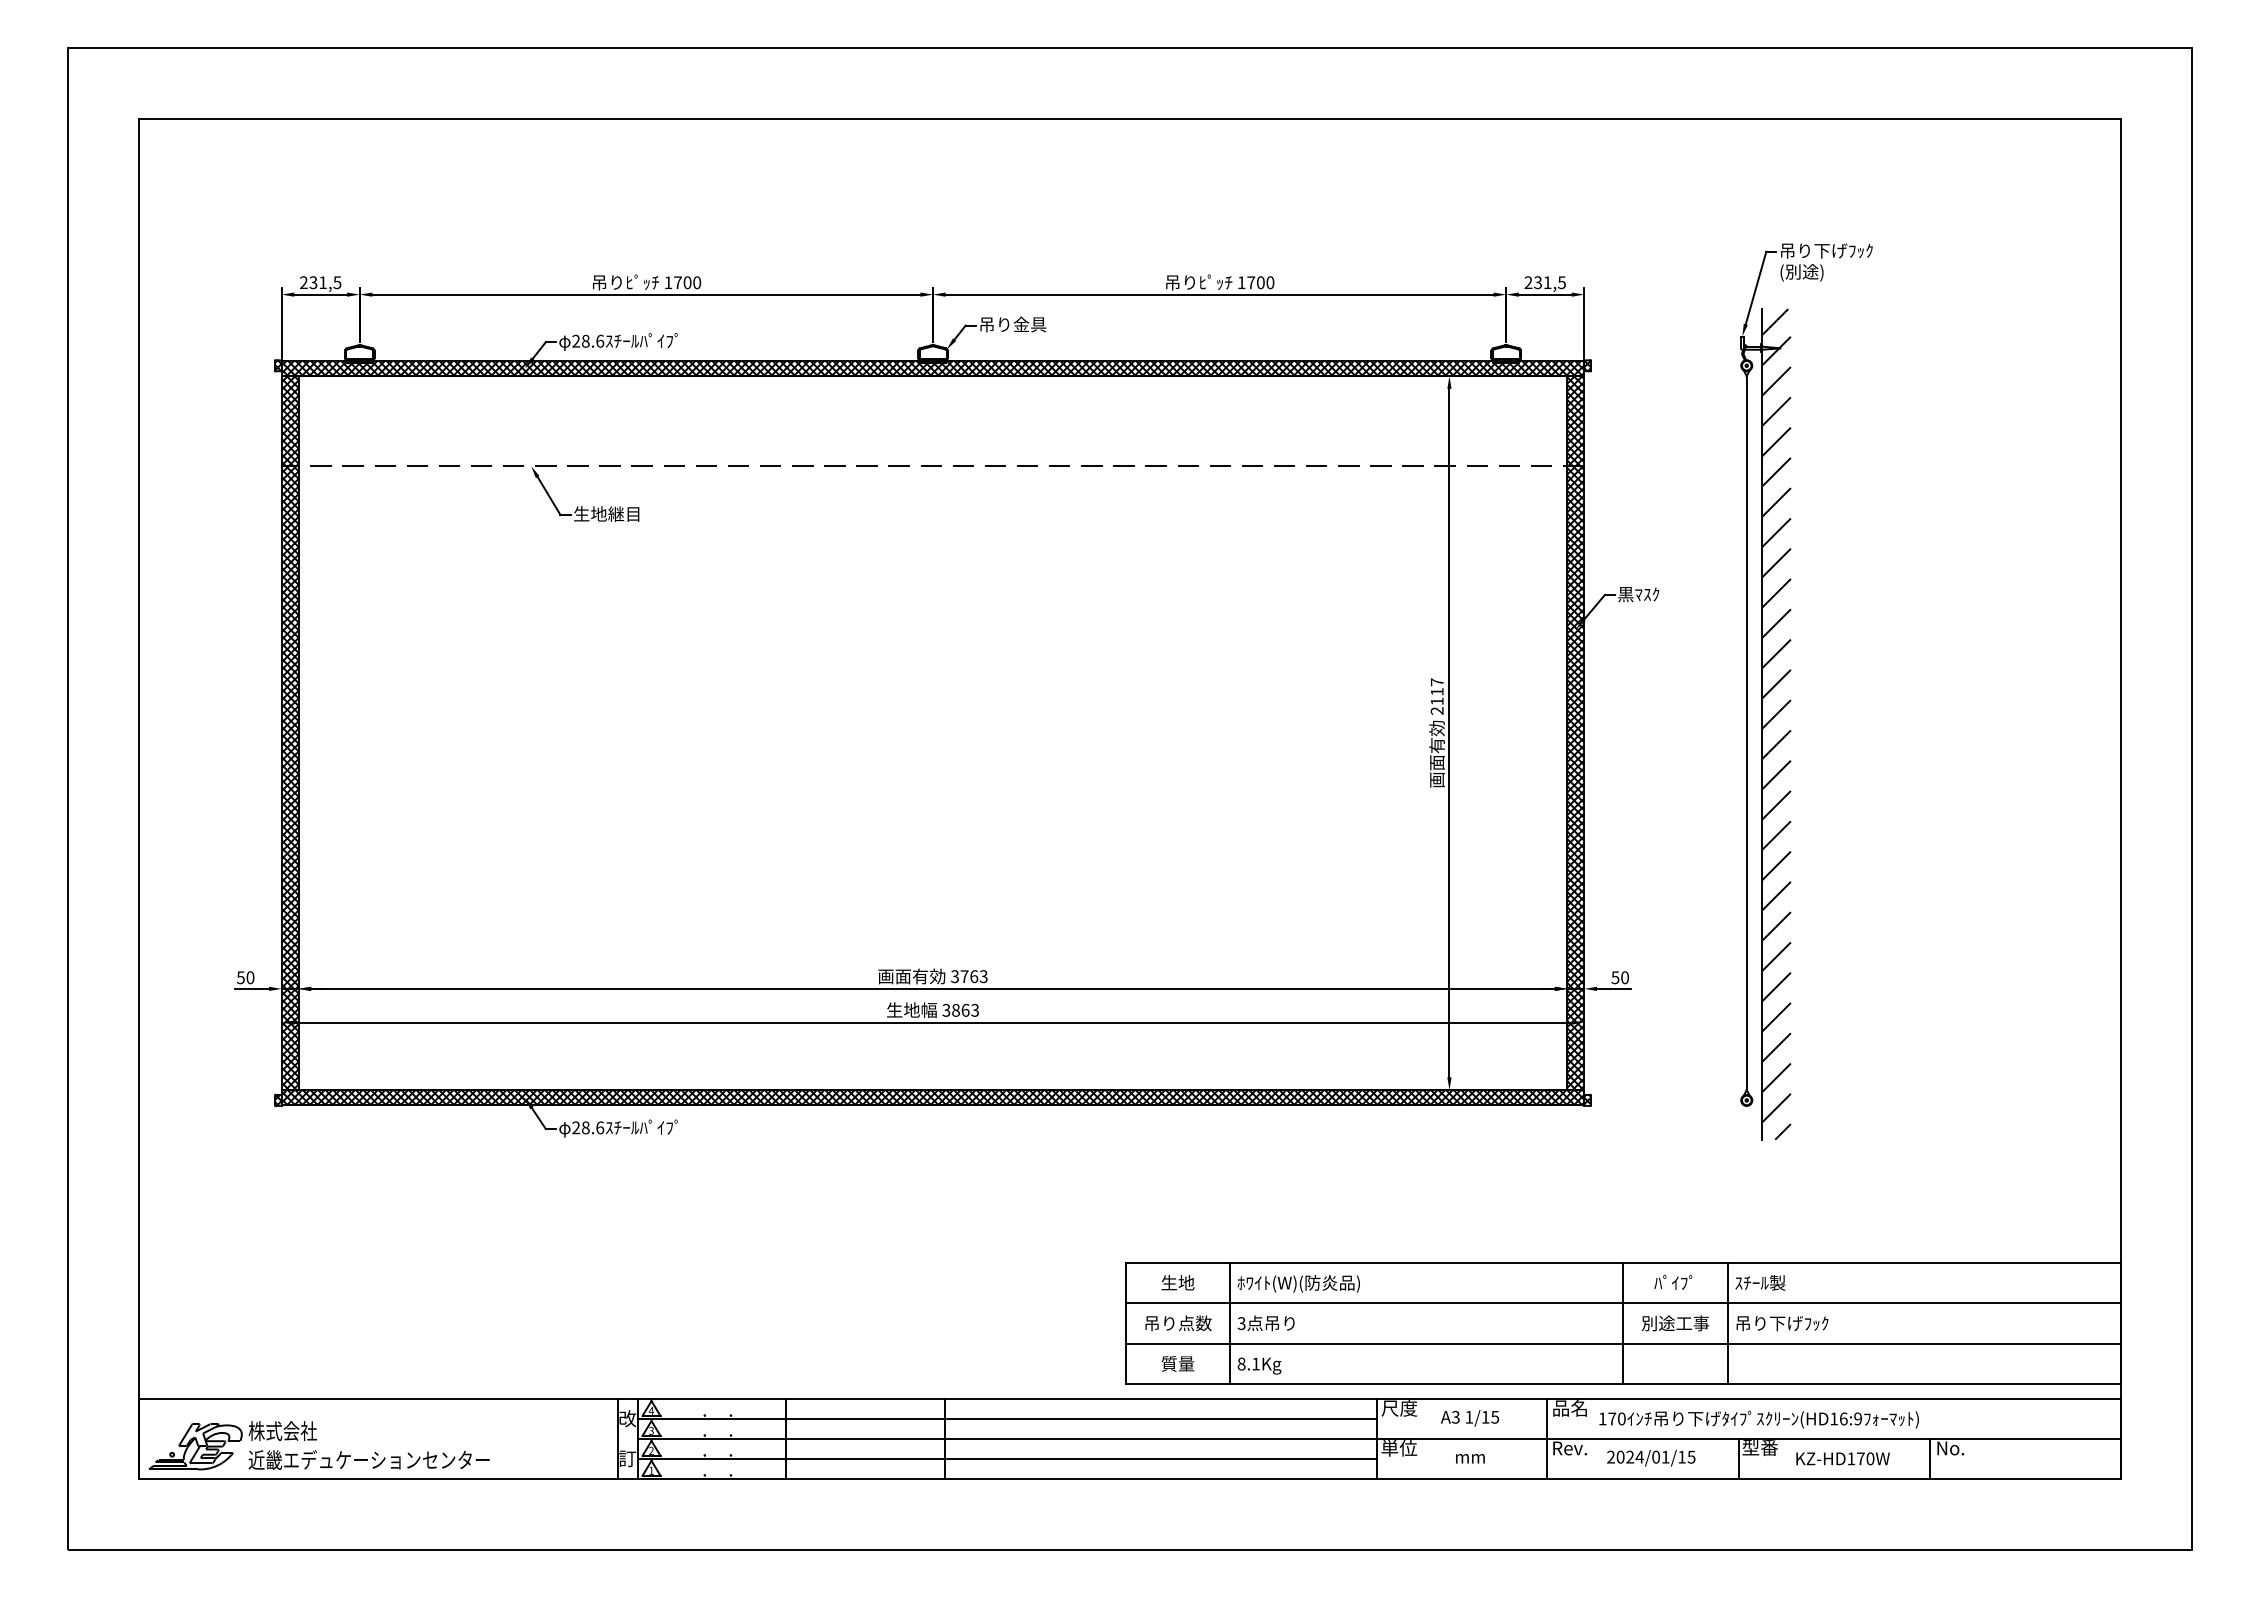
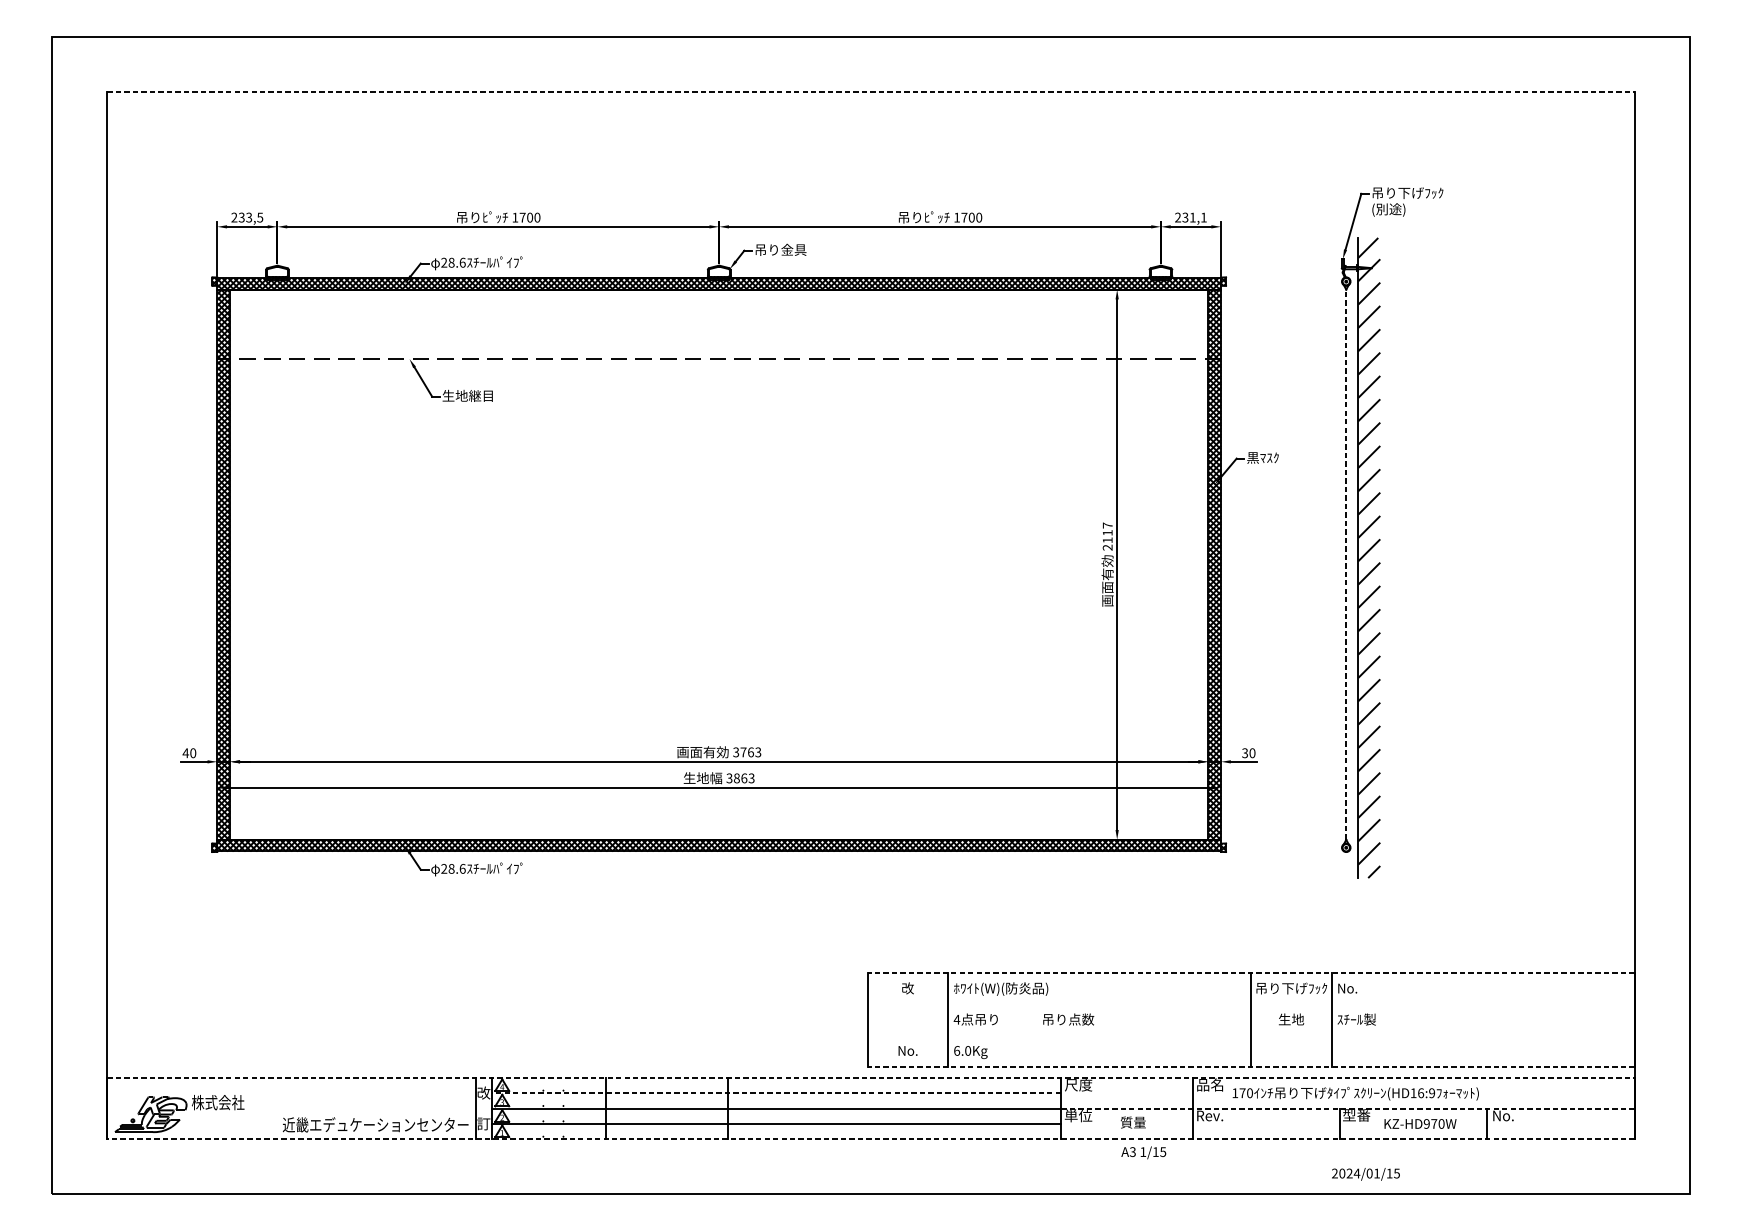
line: (1130, 119) -> (871, 91), solid -> dashed
text: (322, 282) -> (248, 217), 231,5 -> 233,5
text: (1561, 282) -> (1203, 217), 231,5 -> 231,1
line: (1746, 733) -> (1346, 565), solid -> dashed
text: (240, 977) -> (185, 753), 50 -> 40
text: (1615, 977) -> (1245, 753), 50 -> 30
line: (1623, 1262) -> (1251, 972), solid -> dashed
text: (1177, 1282) -> (907, 988), 生地 -> 改
text: (1675, 1282) -> (1291, 988), ﾊﾟｲﾌﾟ -> 吊り下げﾌｯｸ
text: (1760, 1282) -> (1356, 988), ｽﾁｰﾙ製 -> No.
line: (1622, 1303) -> (1250, 1004), removed
text: (1178, 1323) -> (1068, 1019), moved
text: (1241, 1323) -> (956, 1019), 3 -> 4
text: (1675, 1323) -> (1291, 1019), 別途工事 -> 生地
text: (1781, 1323) -> (1373, 1019), 吊り下げﾌｯｸ -> ｽﾁｰﾙ製
line: (1622, 1343) -> (1250, 1035), removed
text: (1177, 1363) -> (907, 1050), 質量 -> No.
text: (1248, 1363) -> (962, 1050), 8.1Kg -> 6.0Kg
line: (1623, 1384) -> (1251, 1066), solid -> dashed
line: (1130, 1399) -> (871, 1078), solid -> dashed
line: (1006, 1418) -> (775, 1092), solid -> dashed
text: (1470, 1418) -> (1144, 1152), moved
line: (1748, 1438) -> (1347, 1108), solid -> dashed
text: (1470, 1456) -> (1133, 1122), mm -> 質量
text: (1651, 1457) -> (1366, 1173), moved
text: (1851, 1458) -> (1426, 1123), KZ-HD170W -> KZ-HD970W
text: (368, 1459) -> (375, 1124), moved
line: (1130, 1478) -> (871, 1139), solid -> dashed

